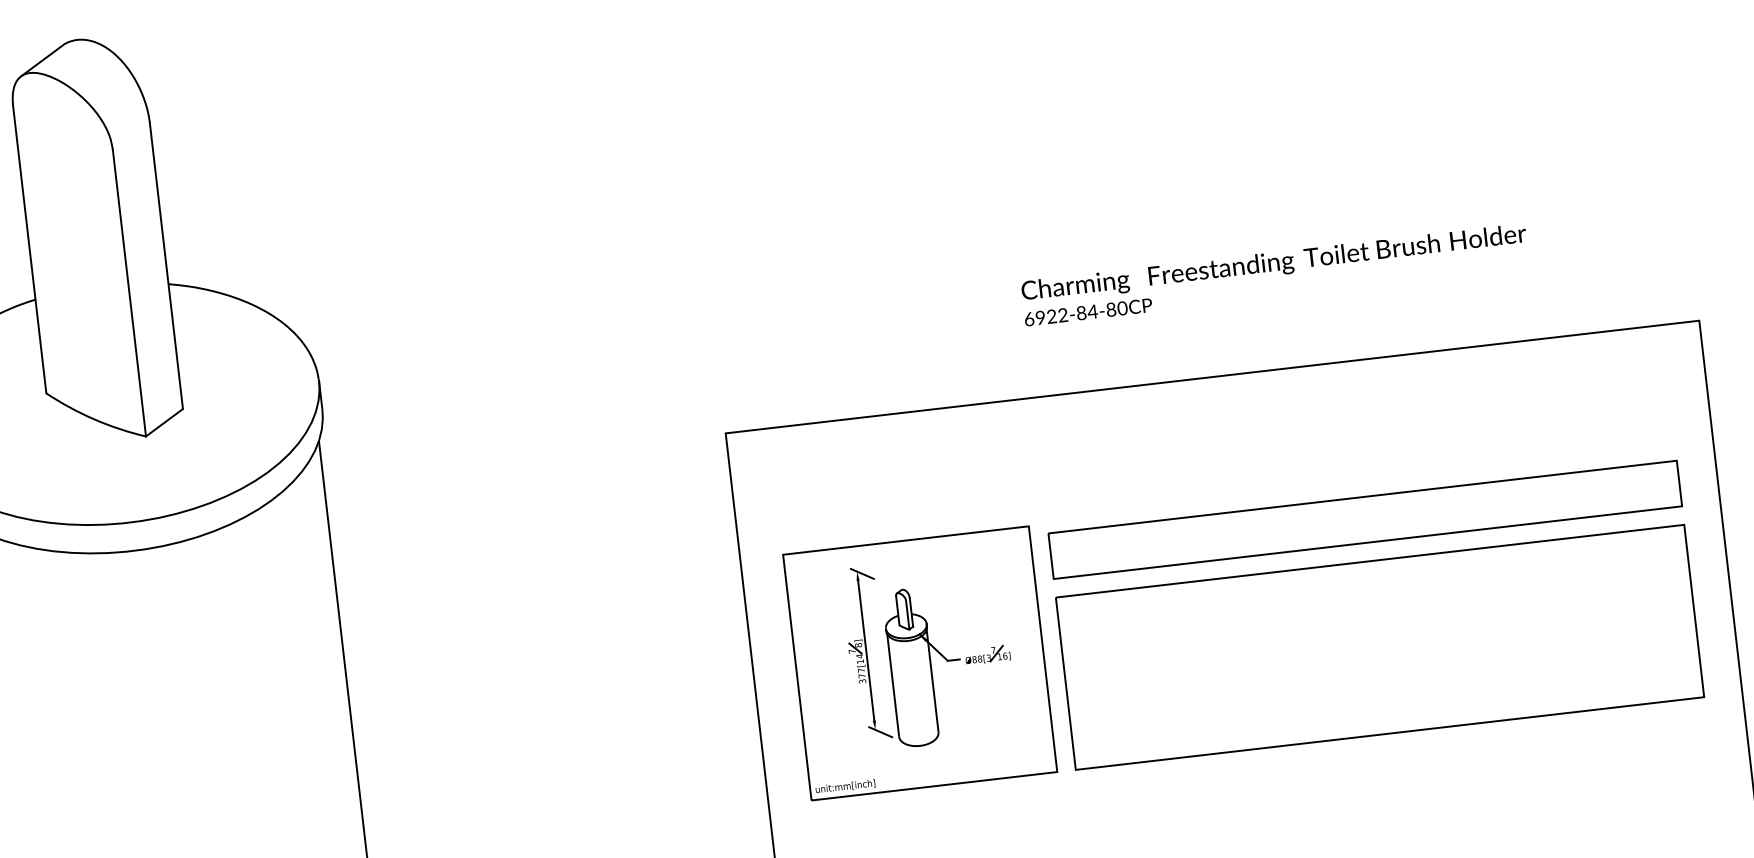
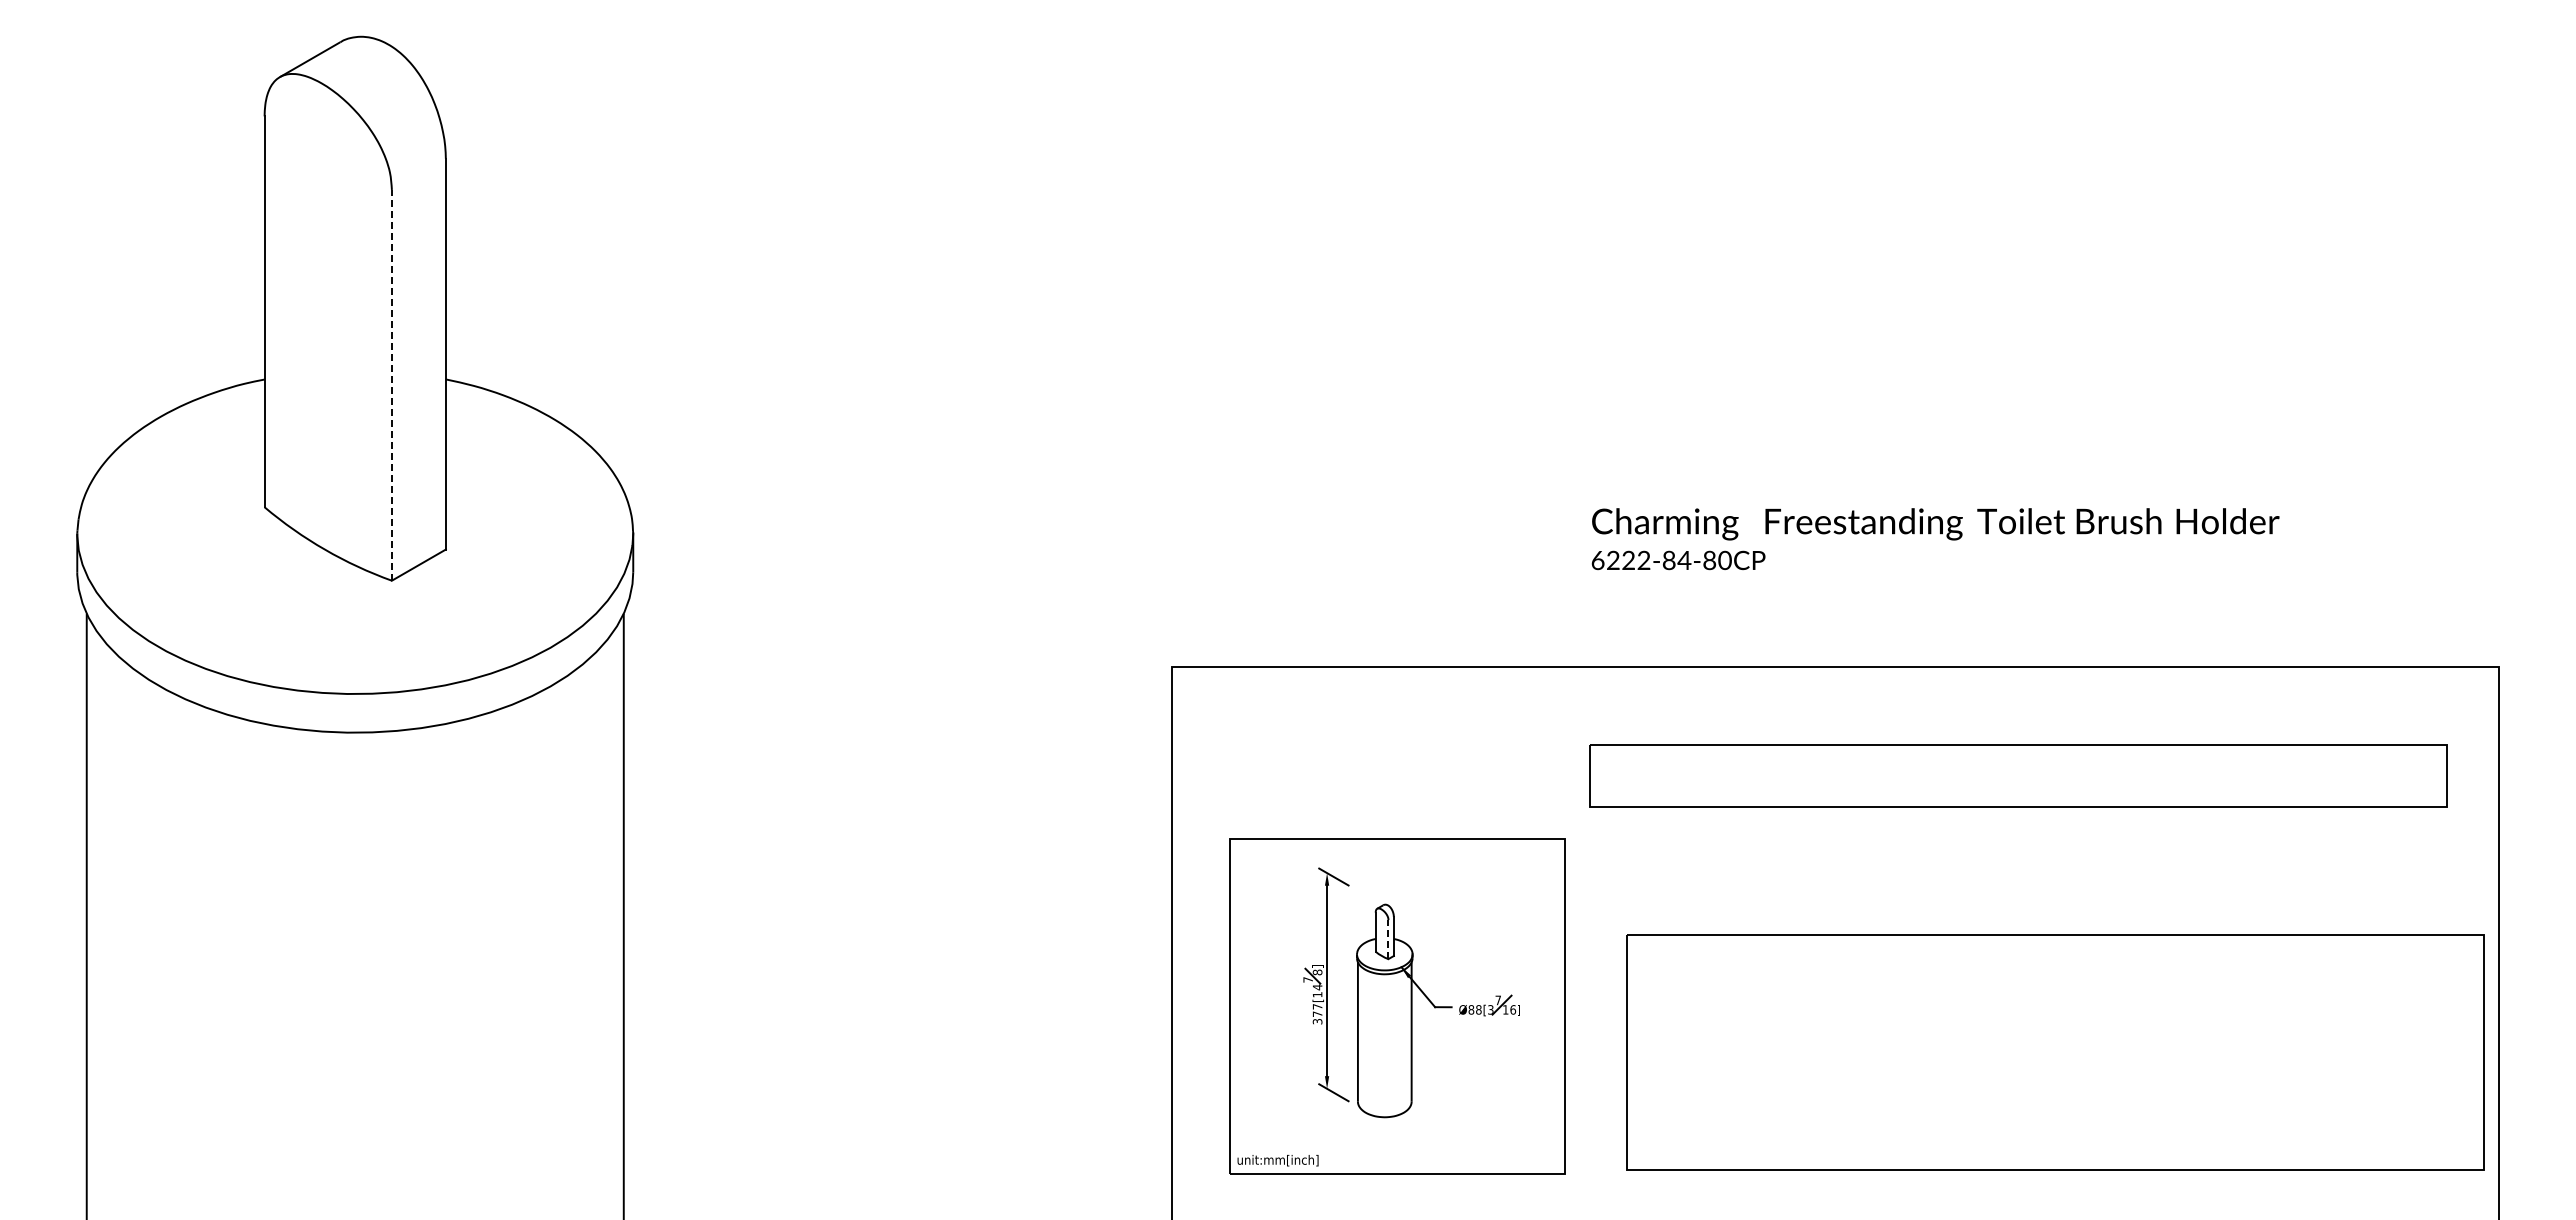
line: (129, 292) -> (391, 384), solid -> dashed
text: (1040, 317) -> (1613, 560), 6922-84-80CP -> 6222-84-80CP
part: (1365, 519) -> (2018, 775), moved
line: (907, 615) -> (1388, 939), solid -> dashed
part: (1380, 647) -> (2055, 1052), moved

